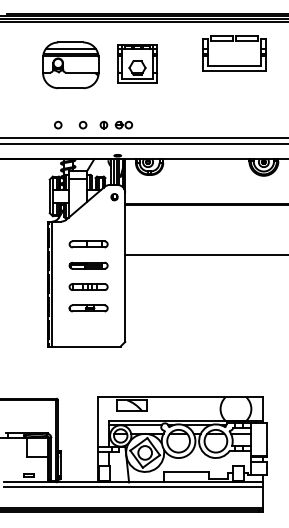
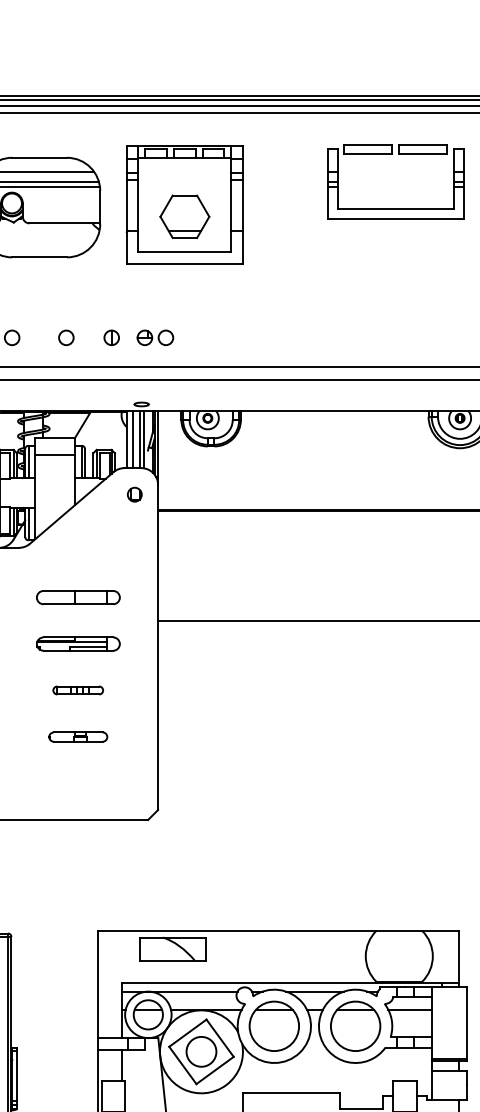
part: (137, 63) -> (184, 203), size x1.4
part: (88, 286) -> (78, 689), size x0.6
part: (88, 308) -> (78, 737), size x0.7

